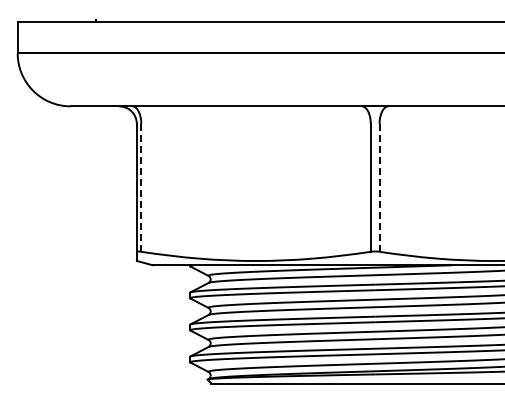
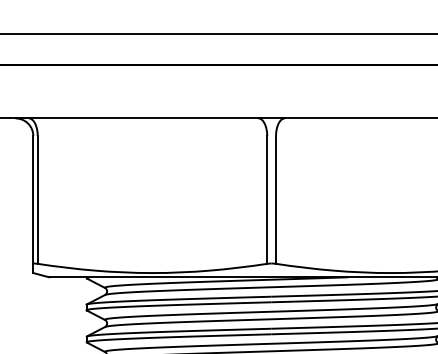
line: (141, 187) -> (37, 199), dashed -> solid
line: (379, 187) -> (275, 199), dashed -> solid

